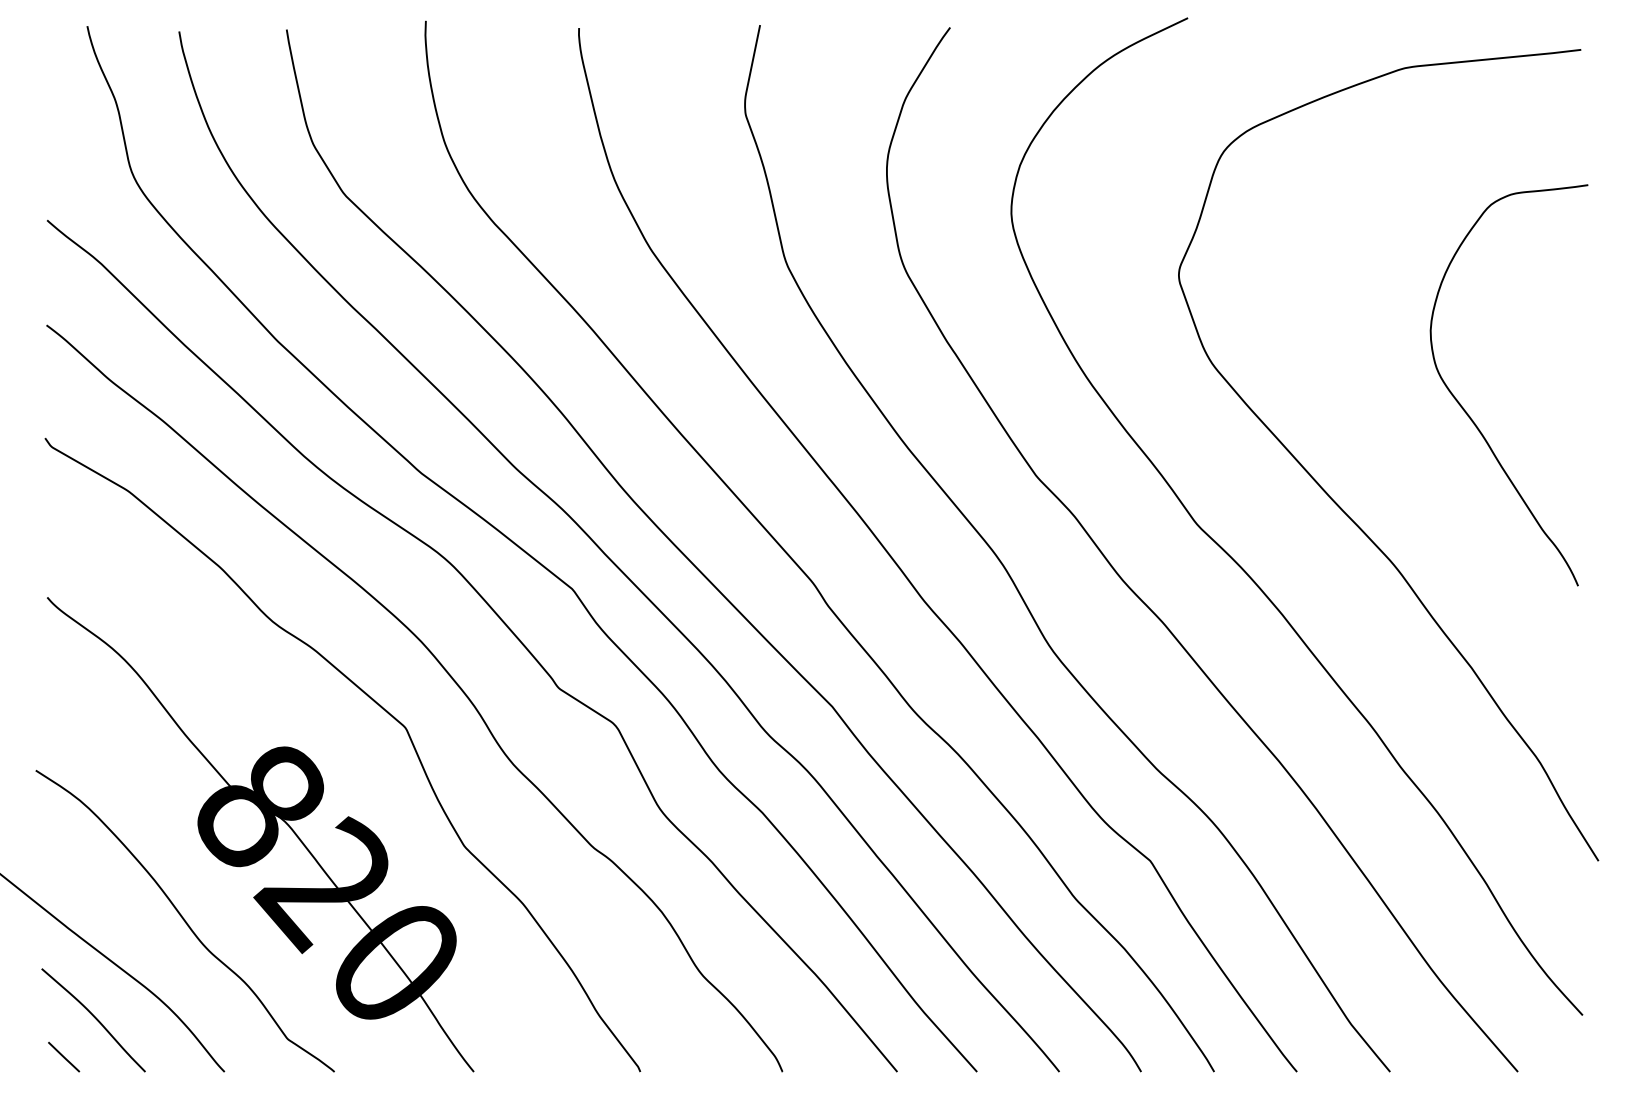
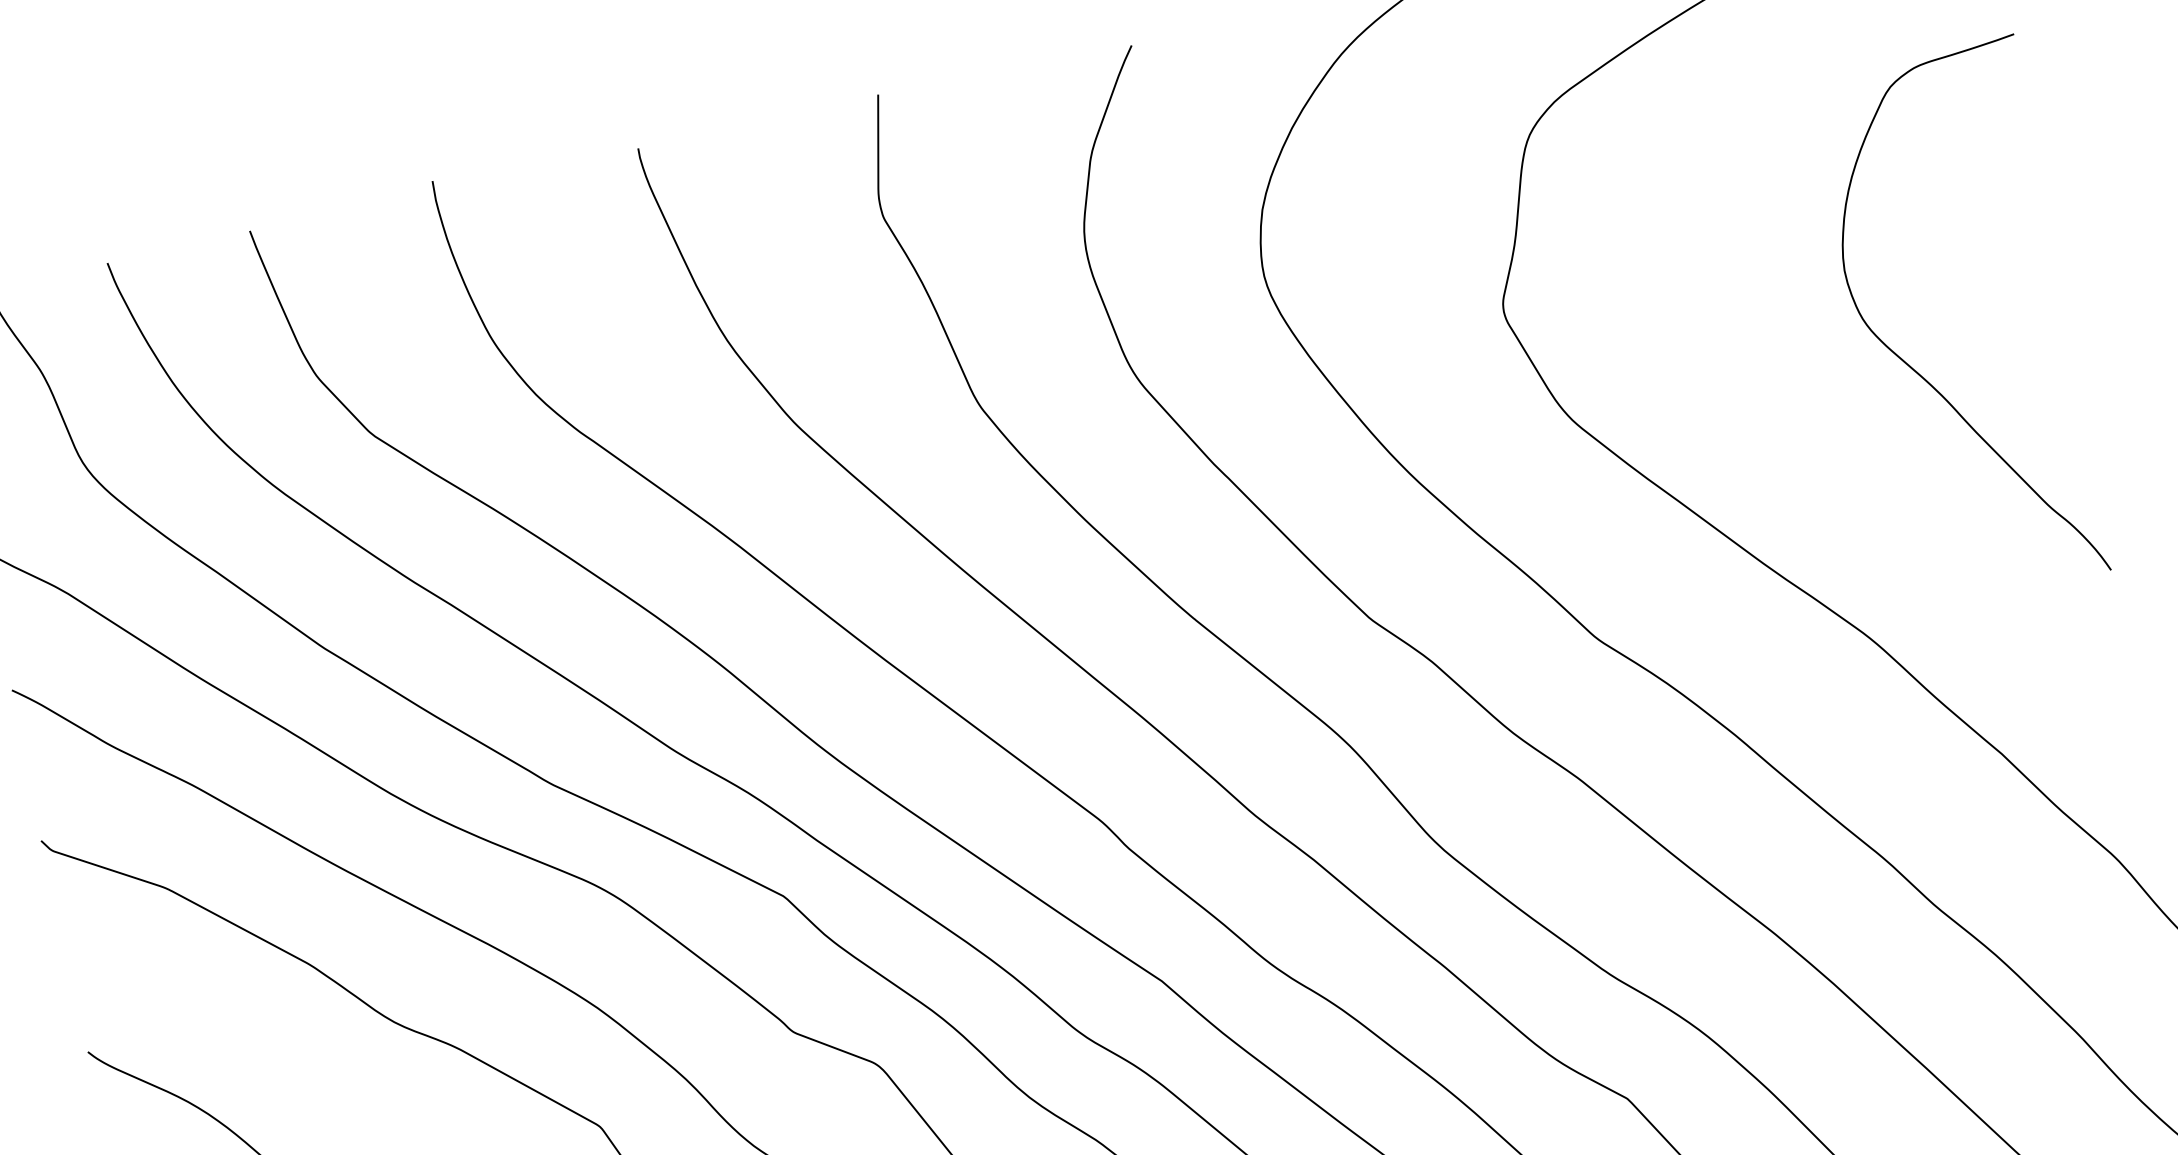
curve: (1470, 416) -> (1921, 374), moved

